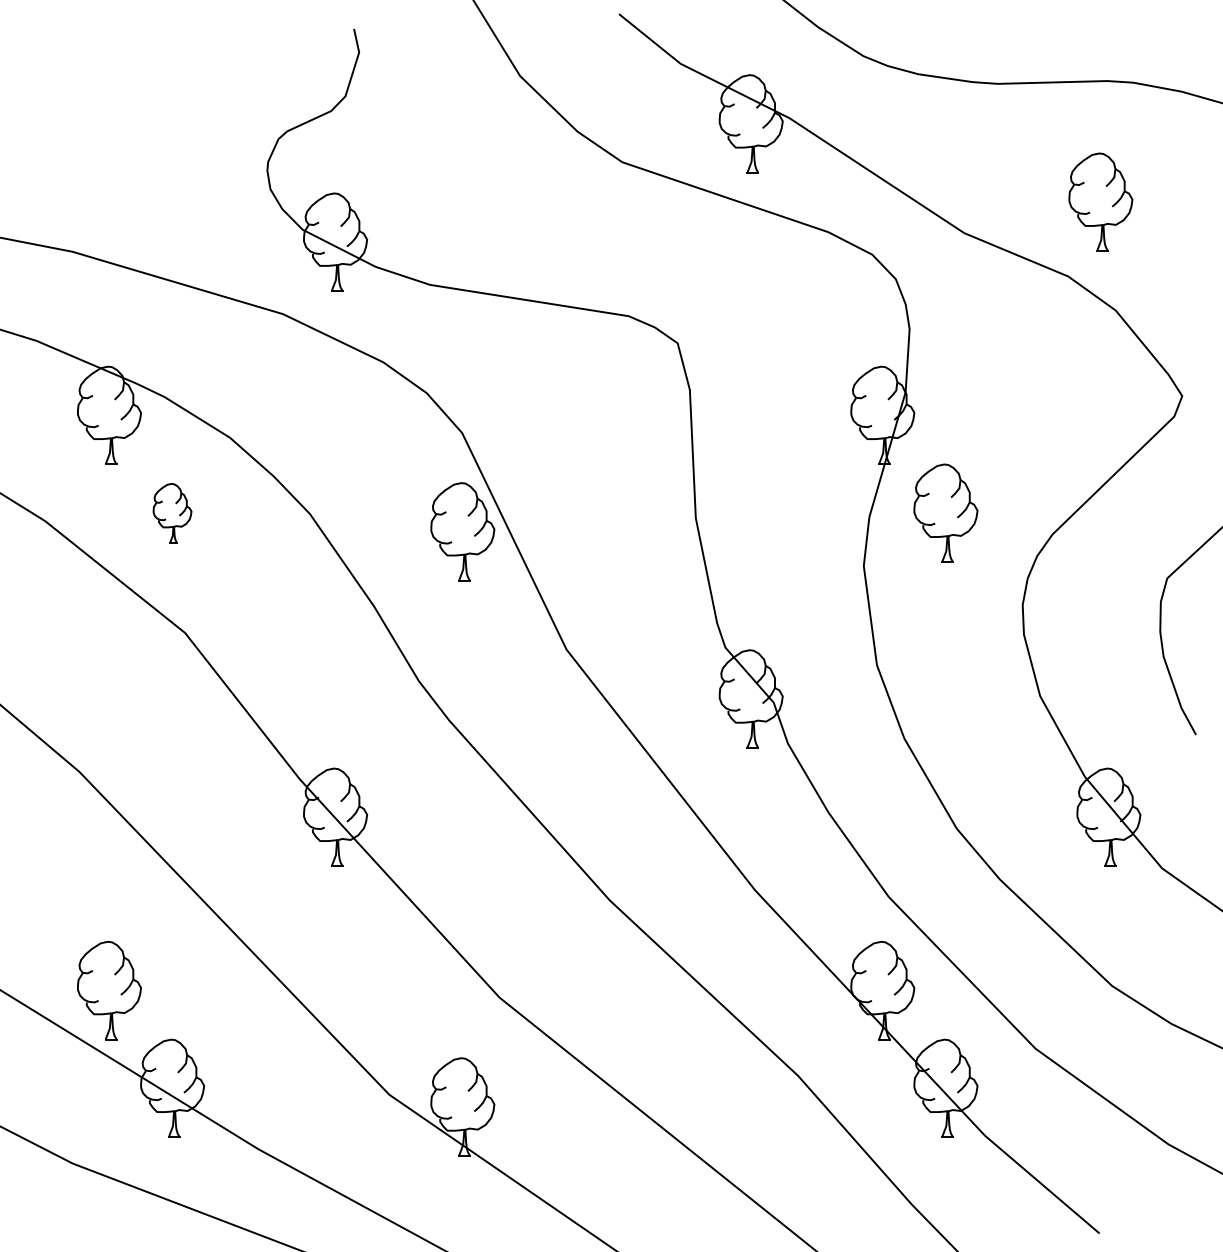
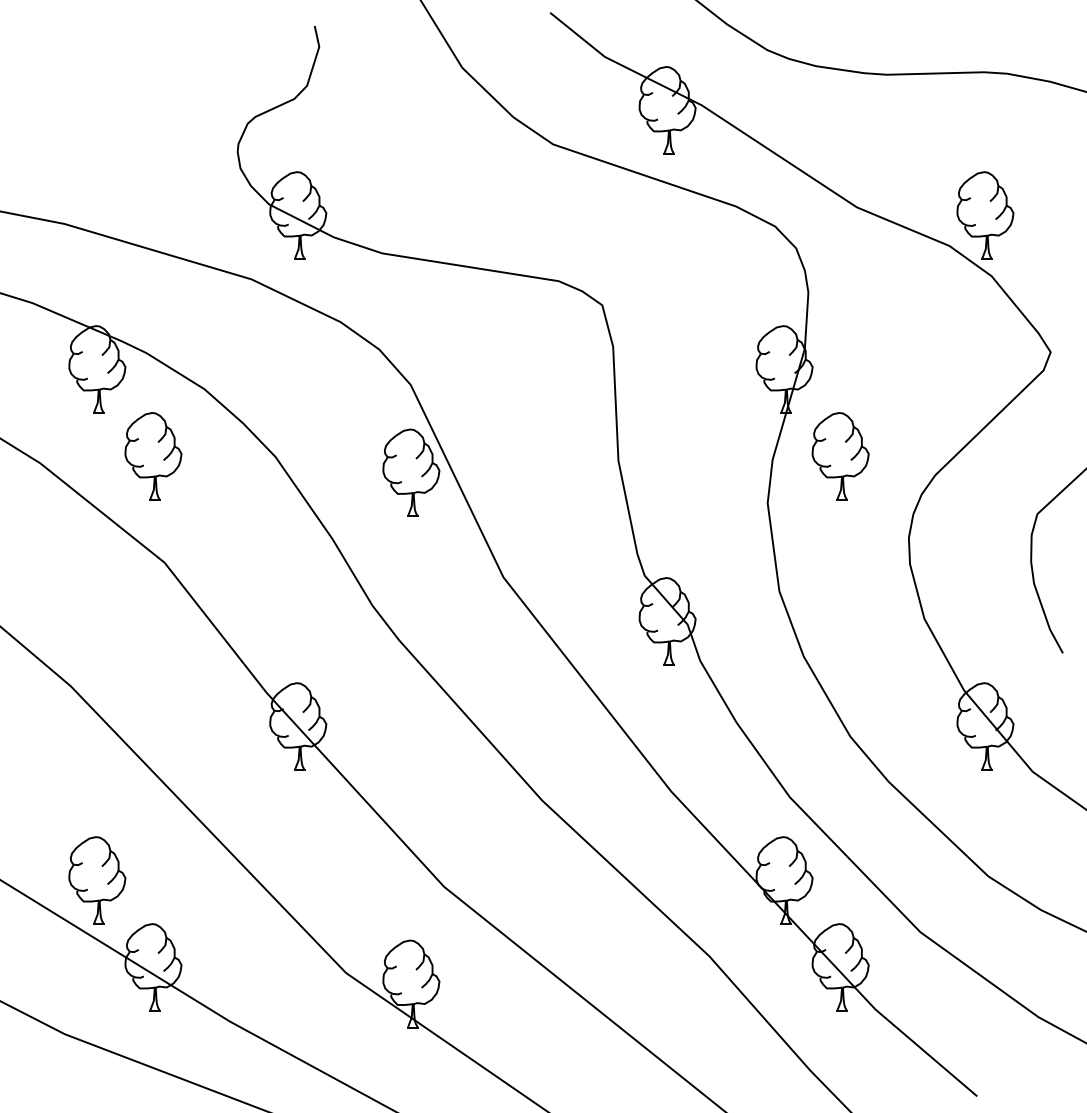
part: (1100, 201) -> (985, 214), moved
part: (172, 512) -> (153, 455), size x1.67

